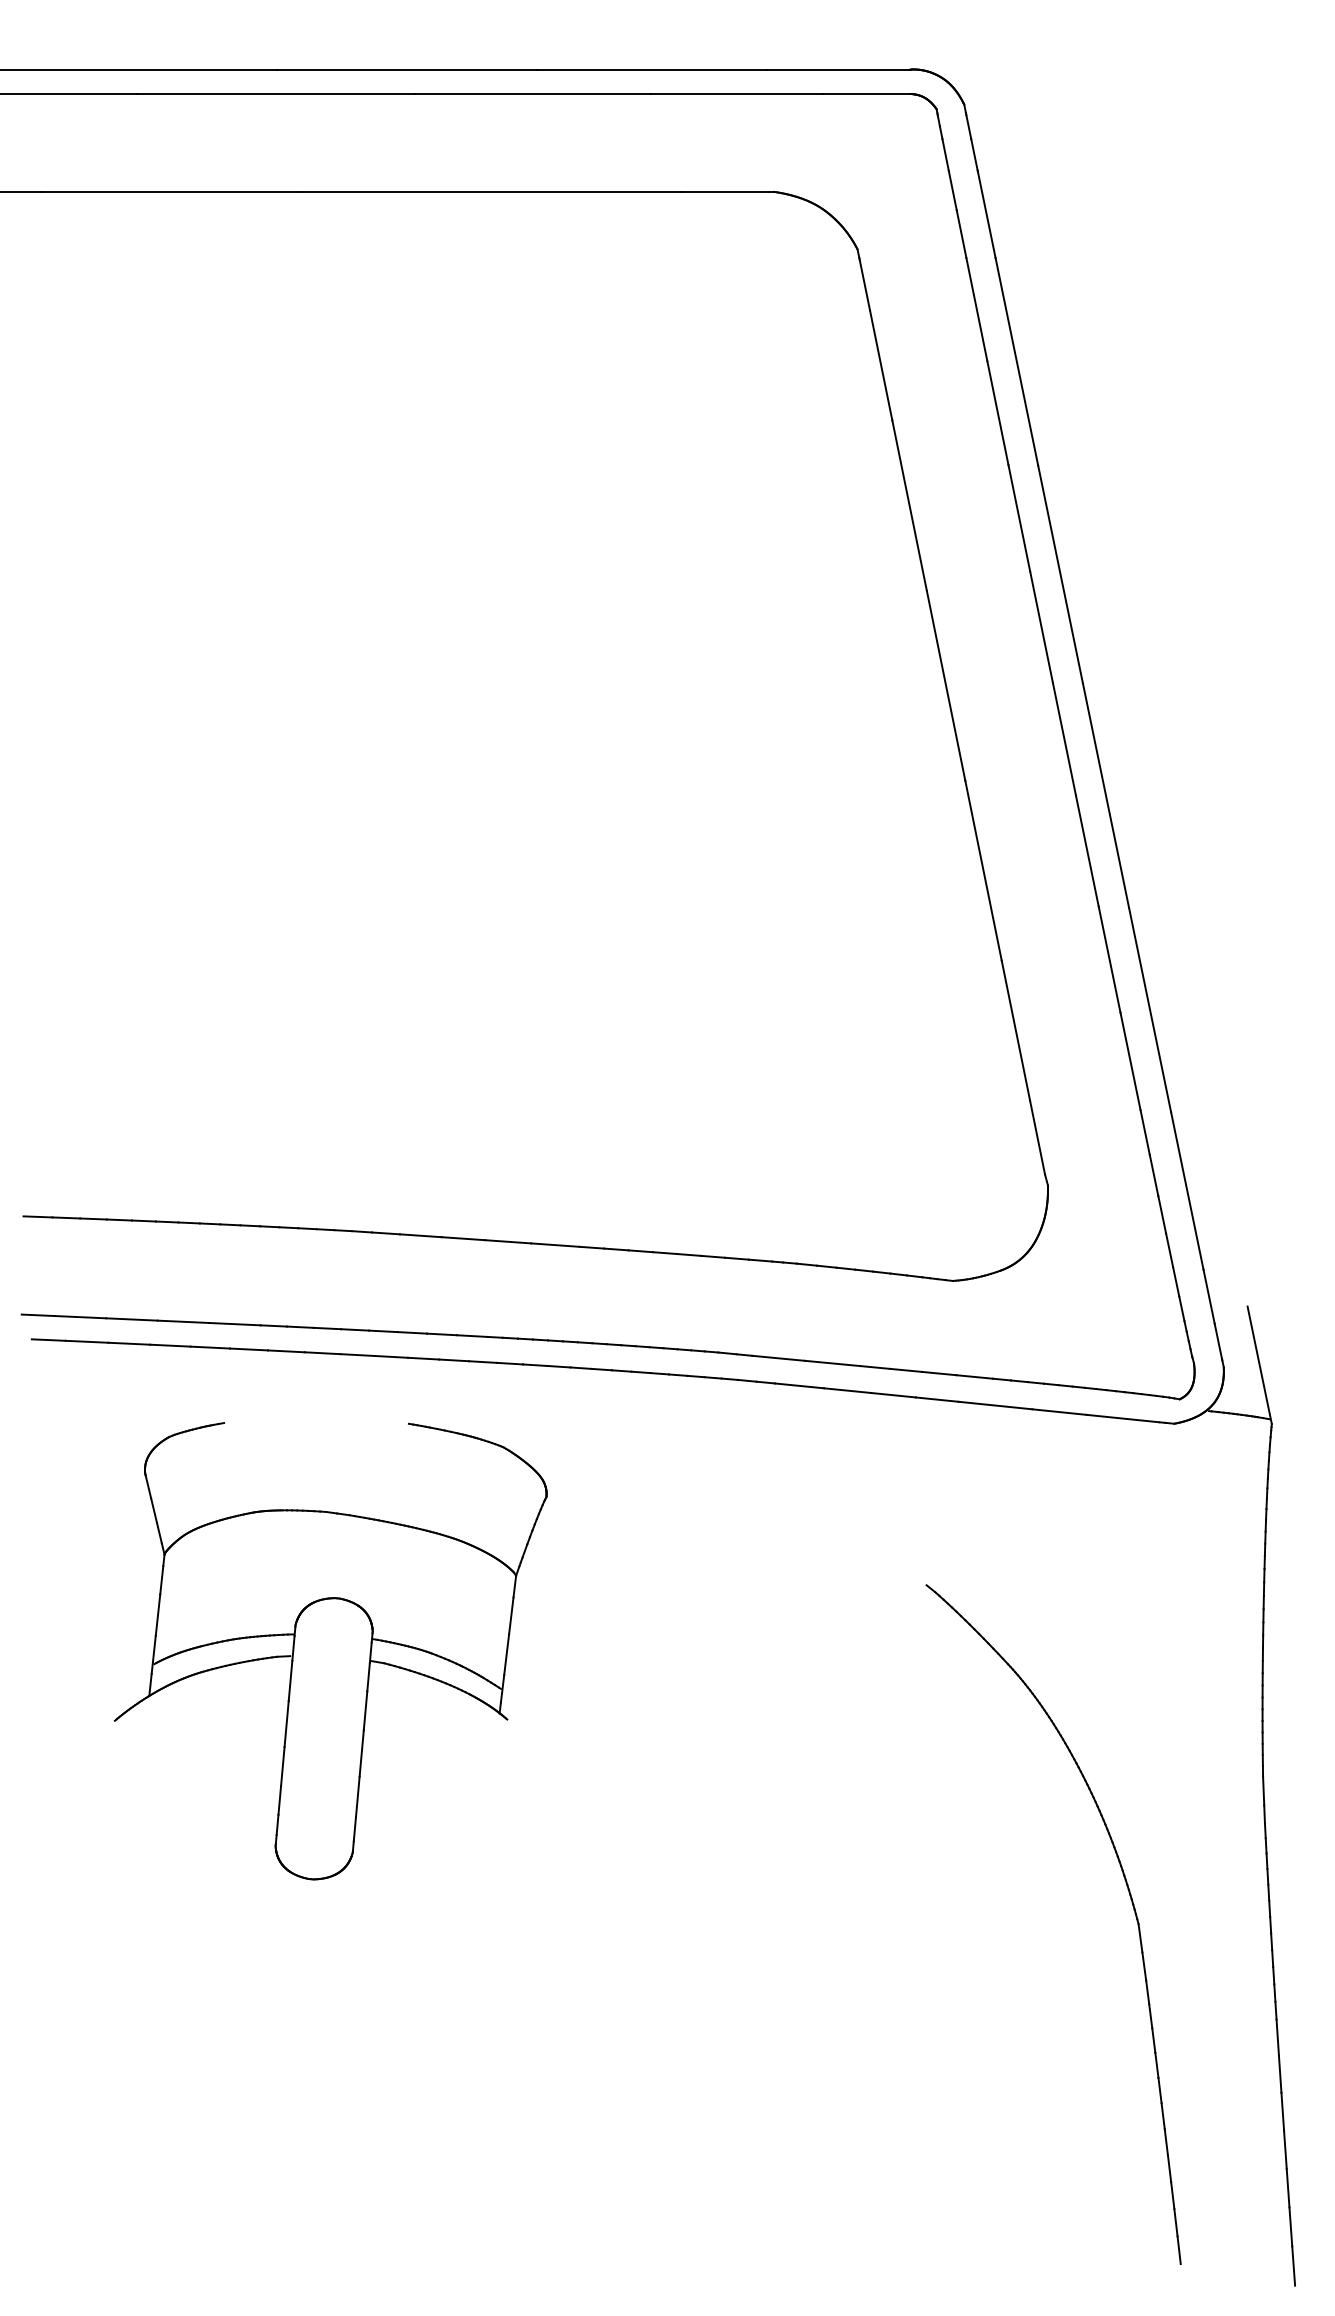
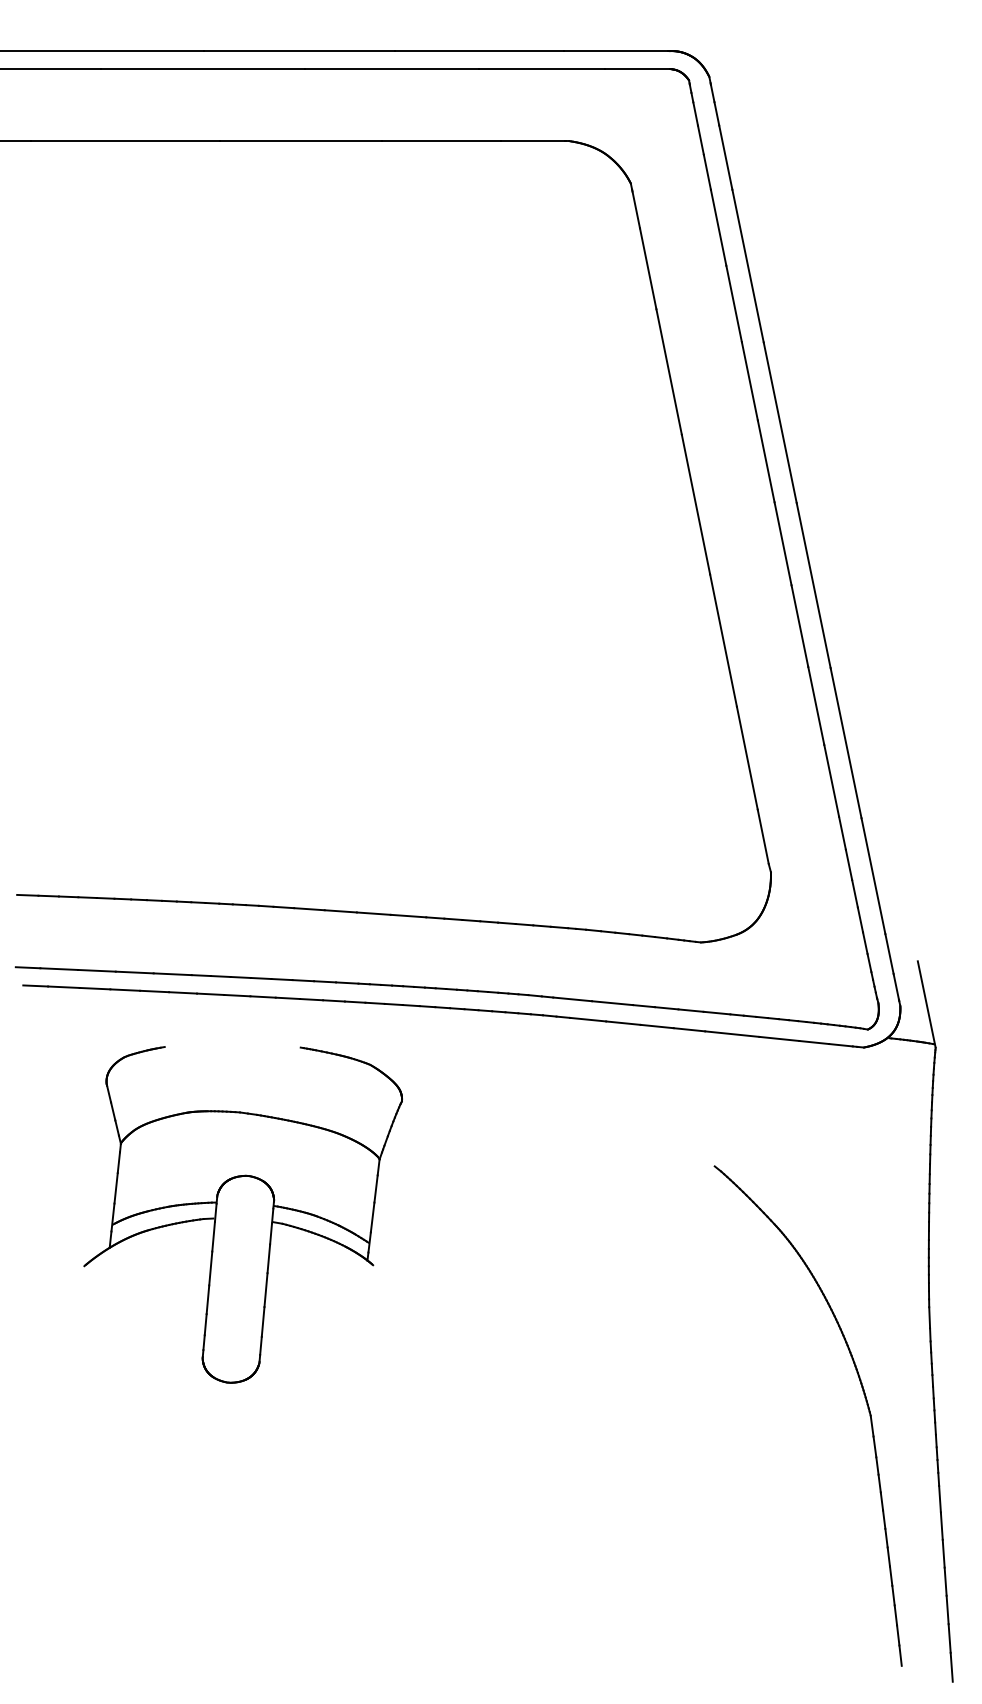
part: (1130, 1899) -> (864, 1397), moved

